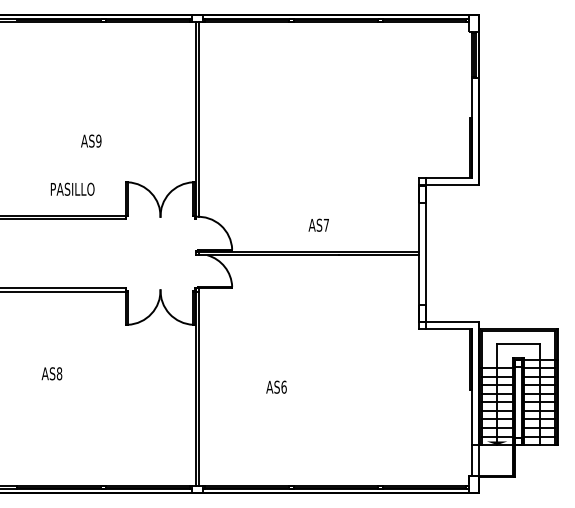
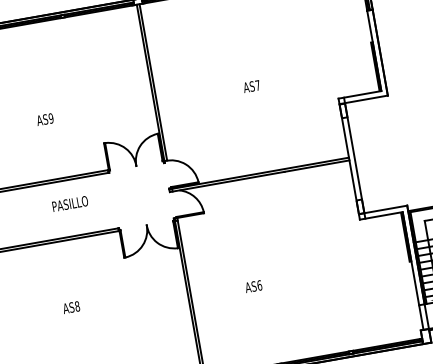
text: (91, 140) -> (45, 119), moved
text: (72, 188) -> (70, 203), moved
text: (318, 224) -> (251, 85), moved

